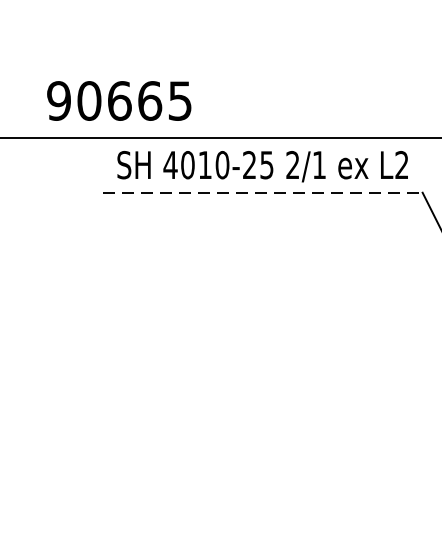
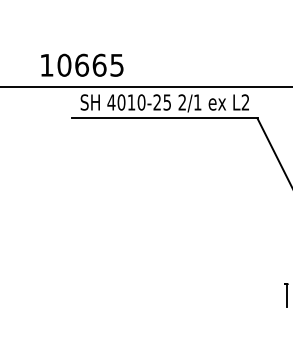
text: (58, 99) -> (46, 64), 90665 -> 10665
line: (262, 192) -> (164, 118), dashed -> solid

